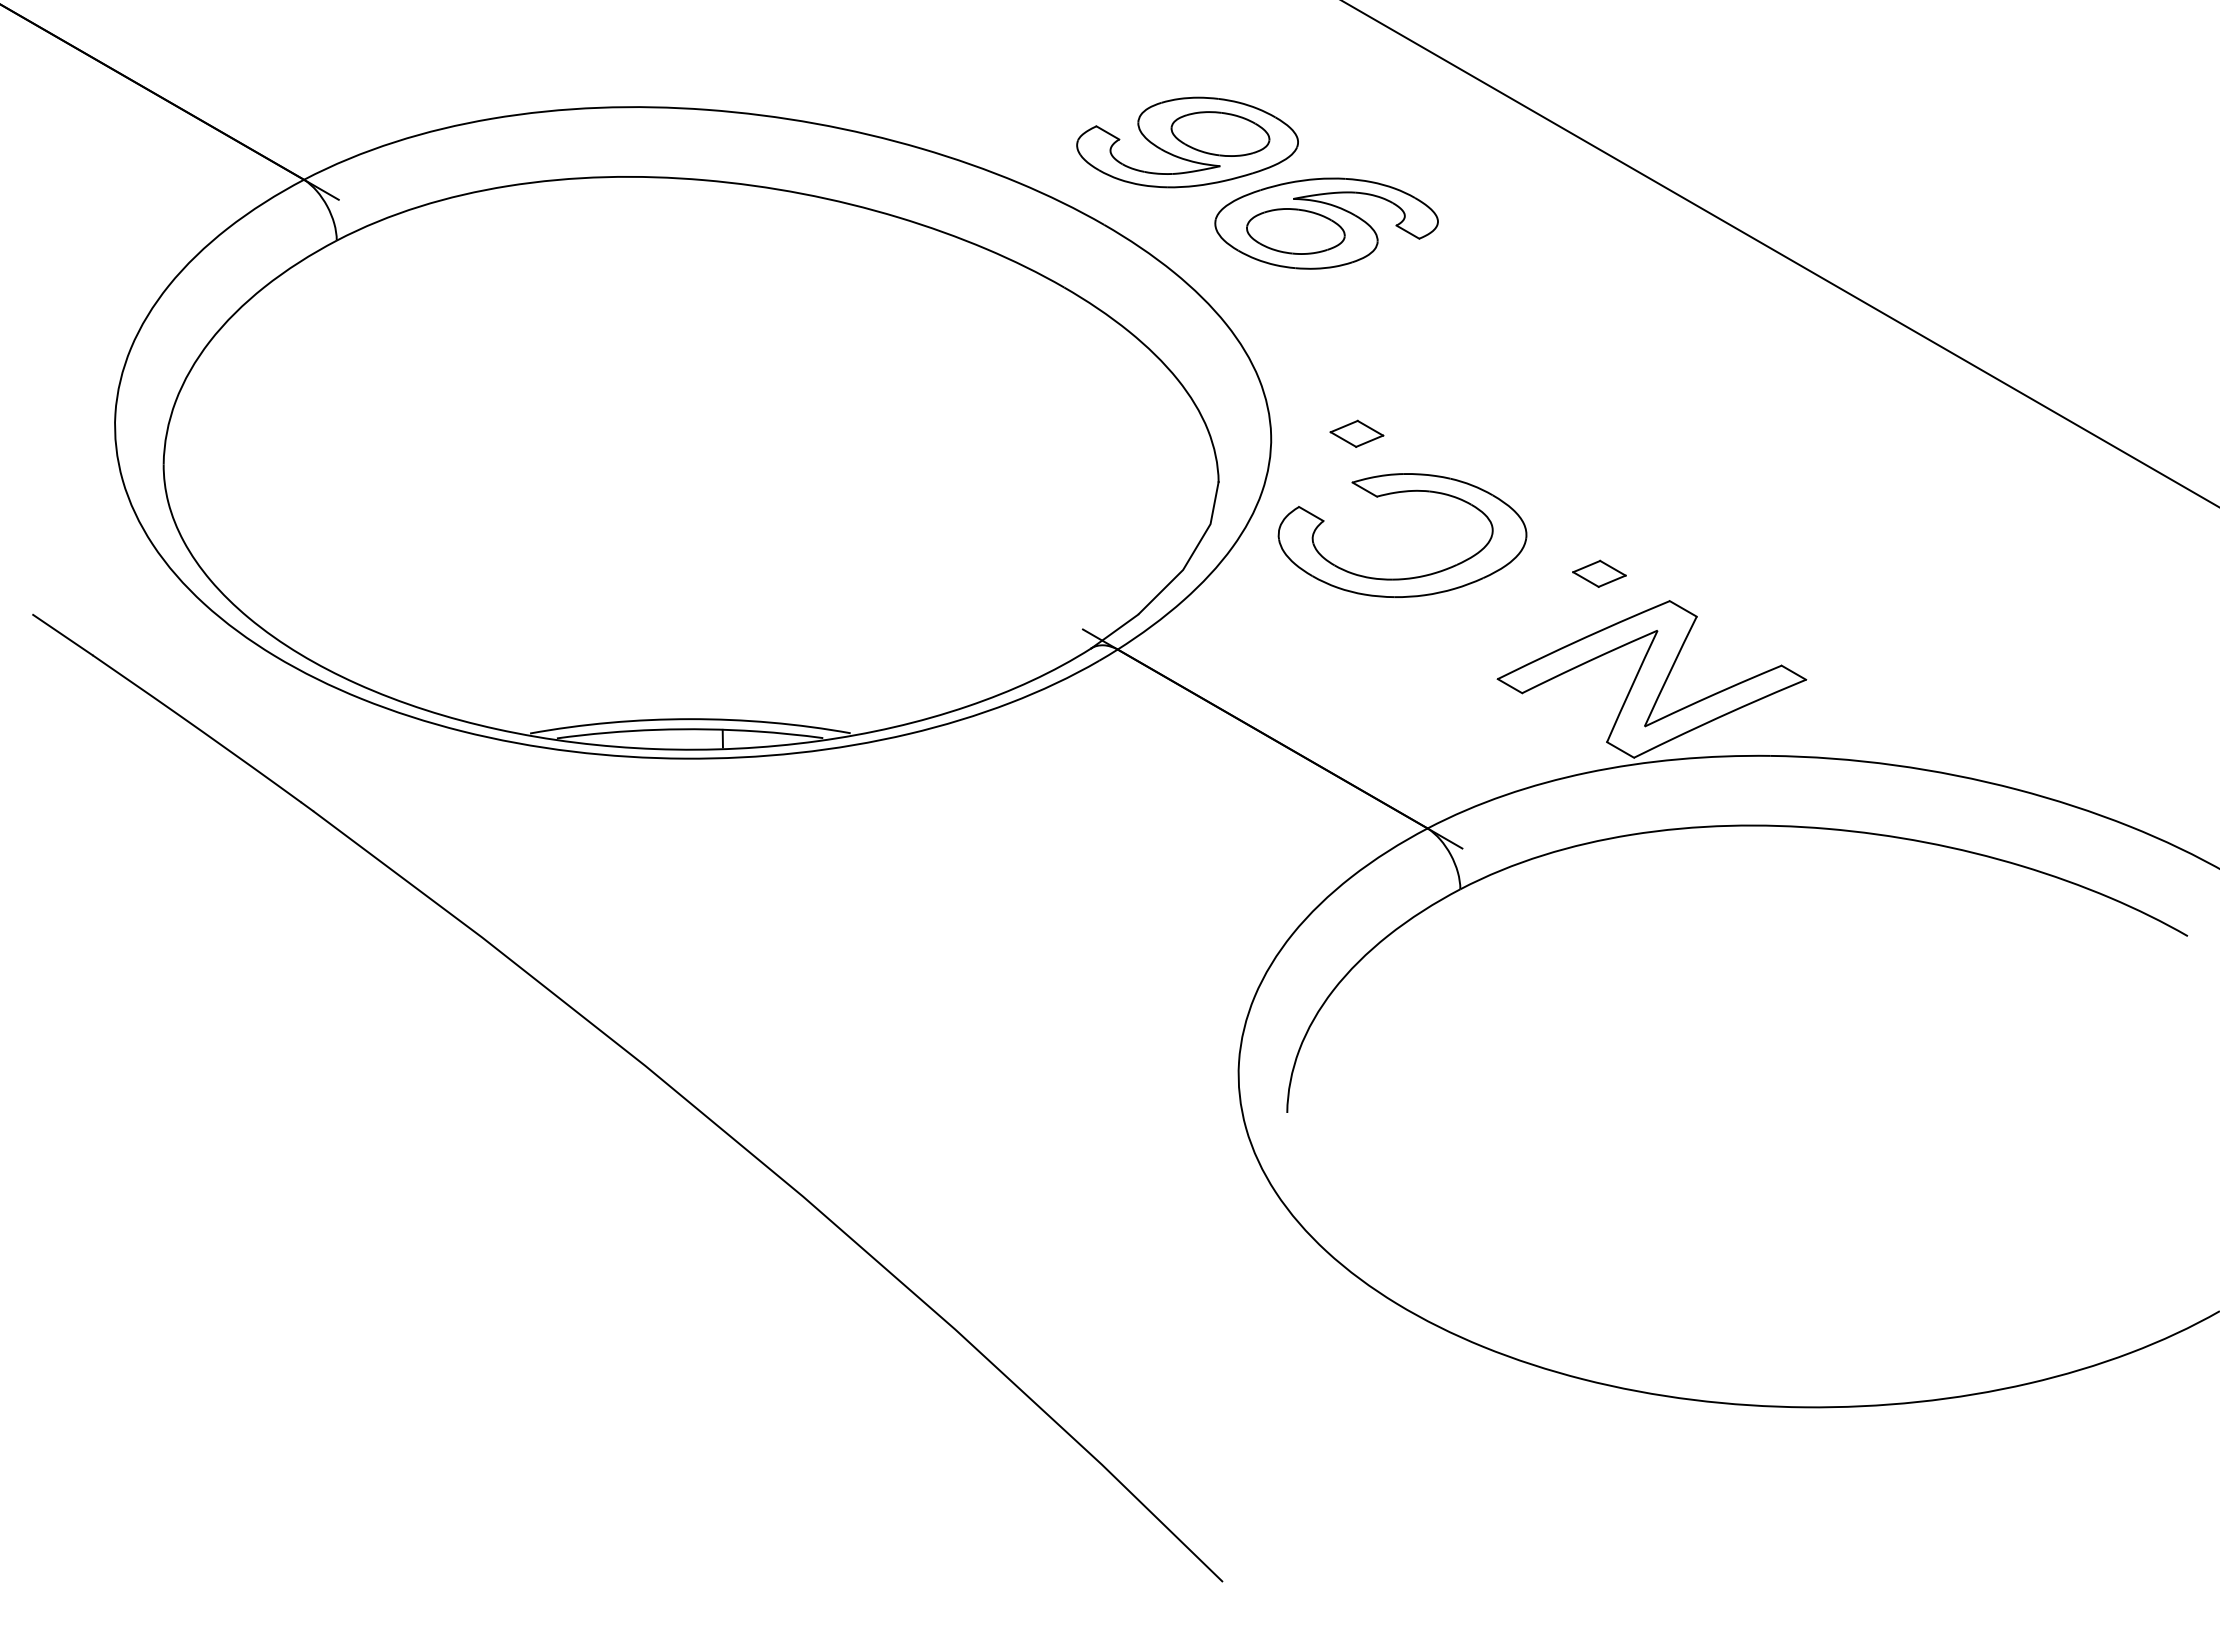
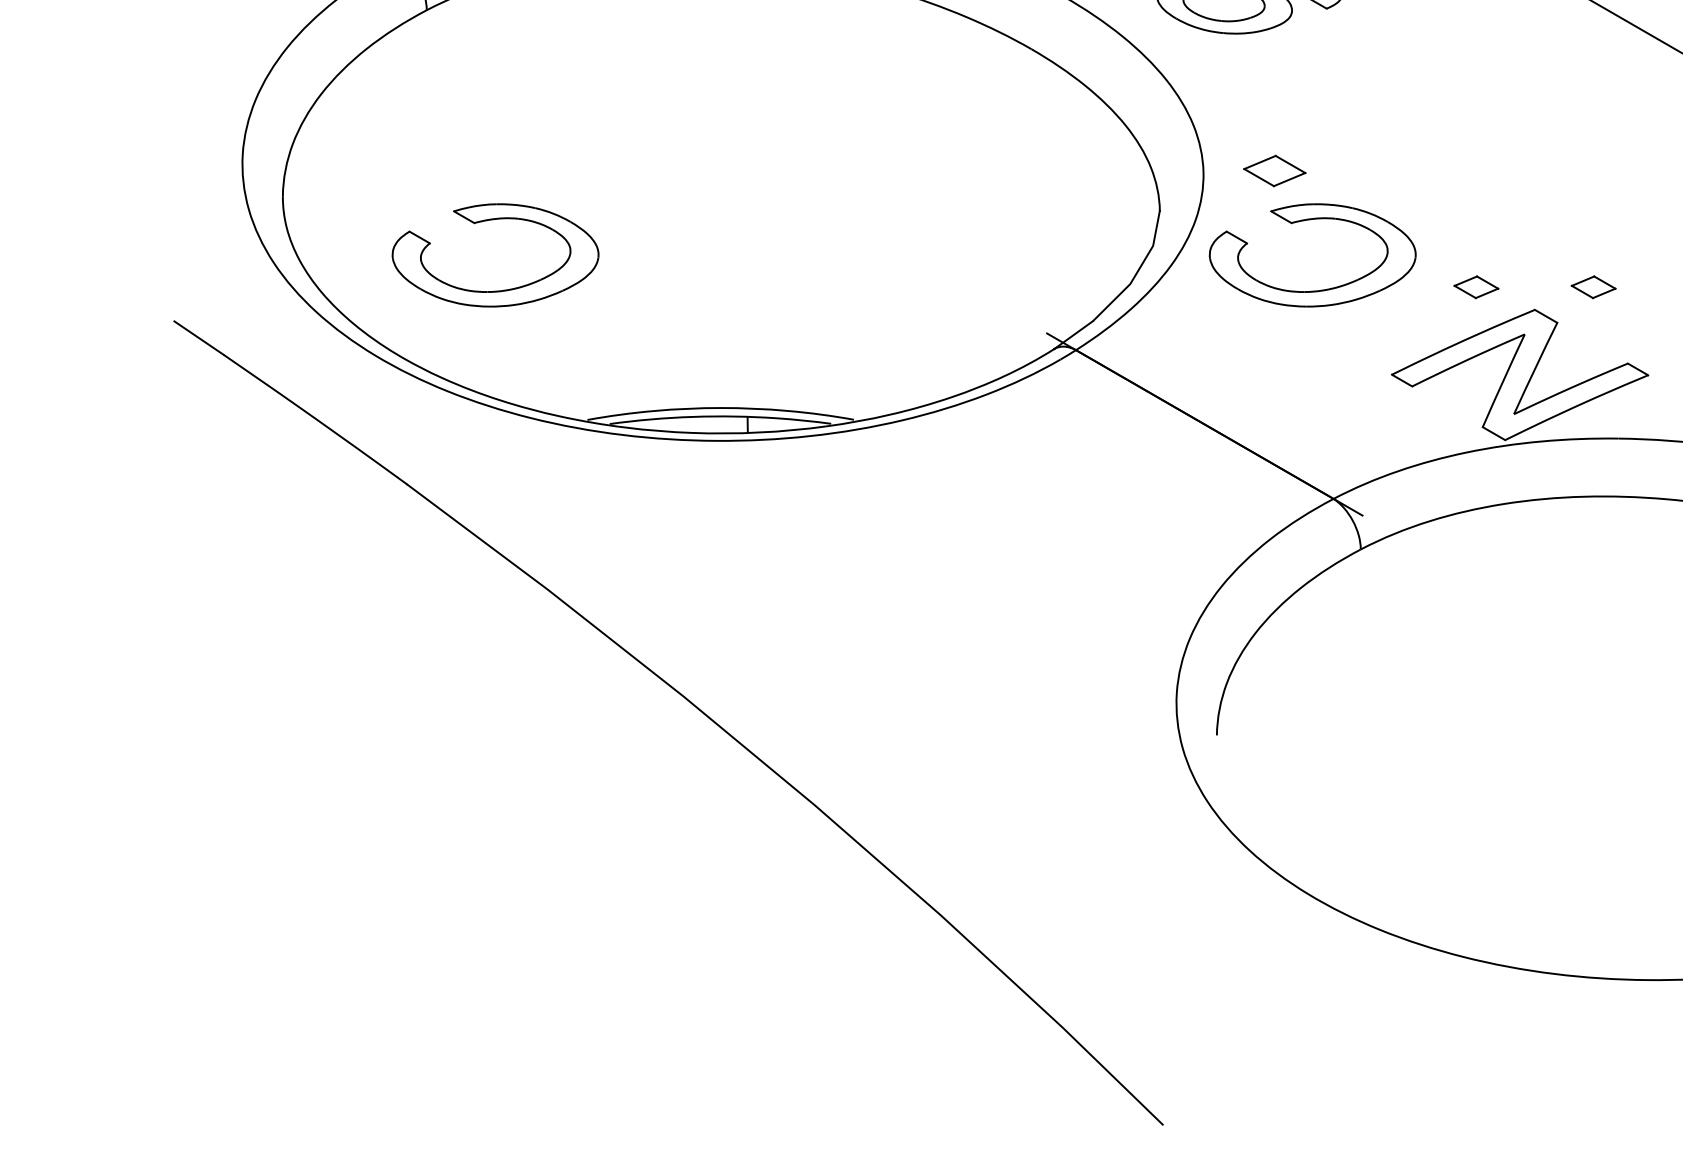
part: (1356, 433) -> (1274, 170), size x1.4
part: (415, 493) -> (492, 220), added
part: (1740, 573) -> (1593, 286), added

